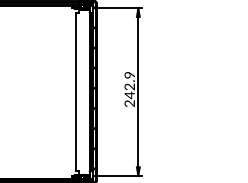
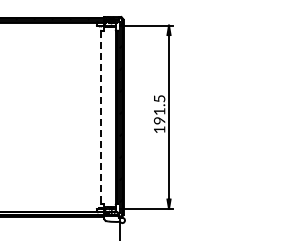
text: (129, 89) -> (159, 114), 242.9 -> 191.5
line: (76, 92) -> (101, 117), solid -> dashed

